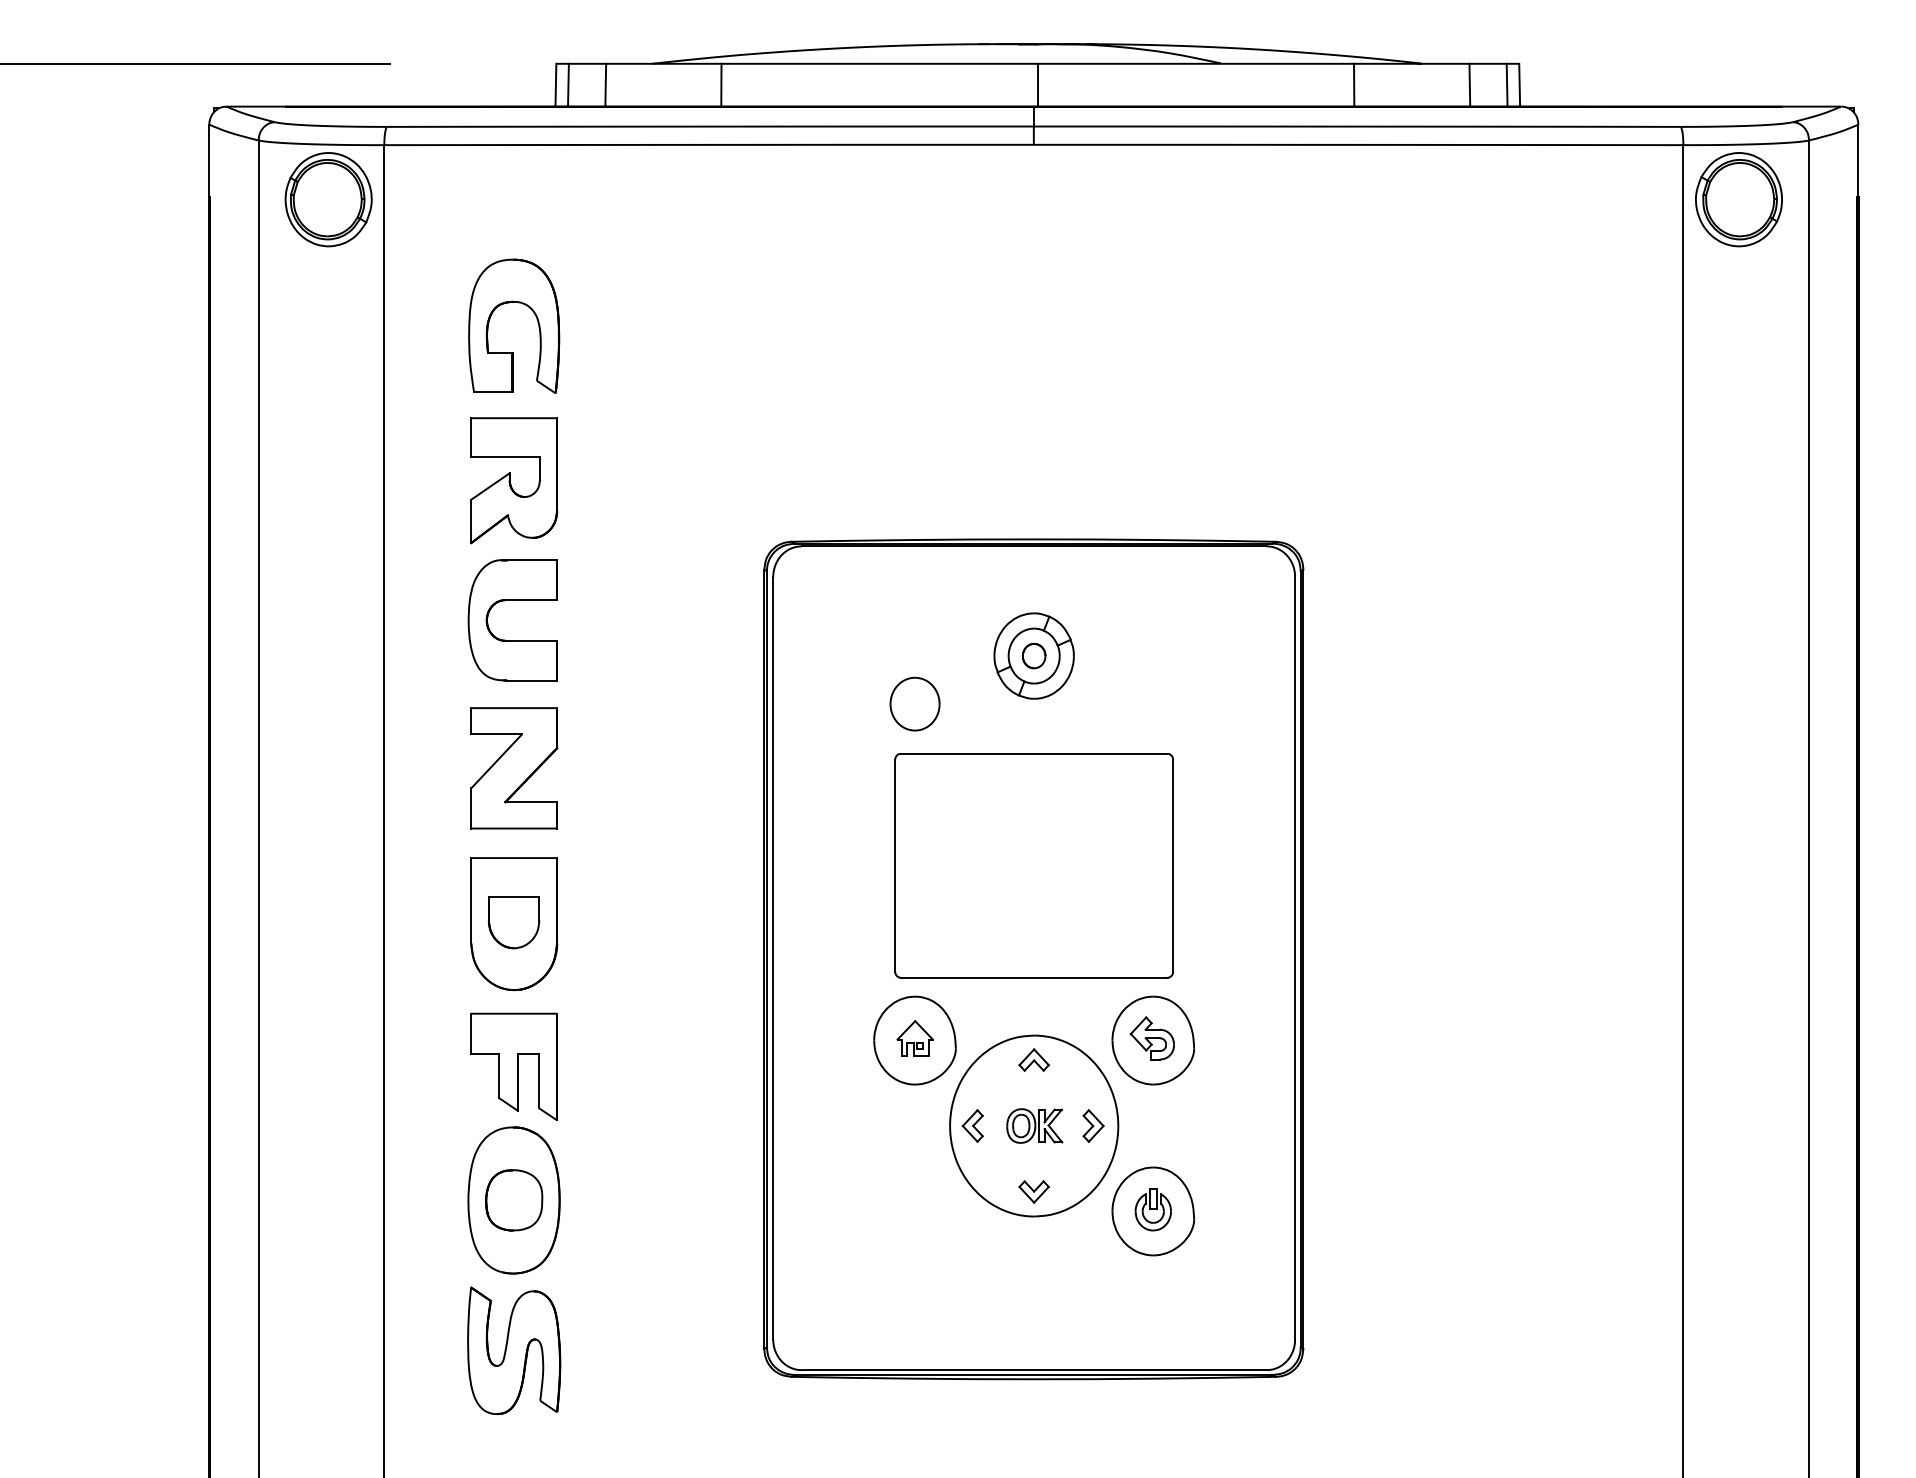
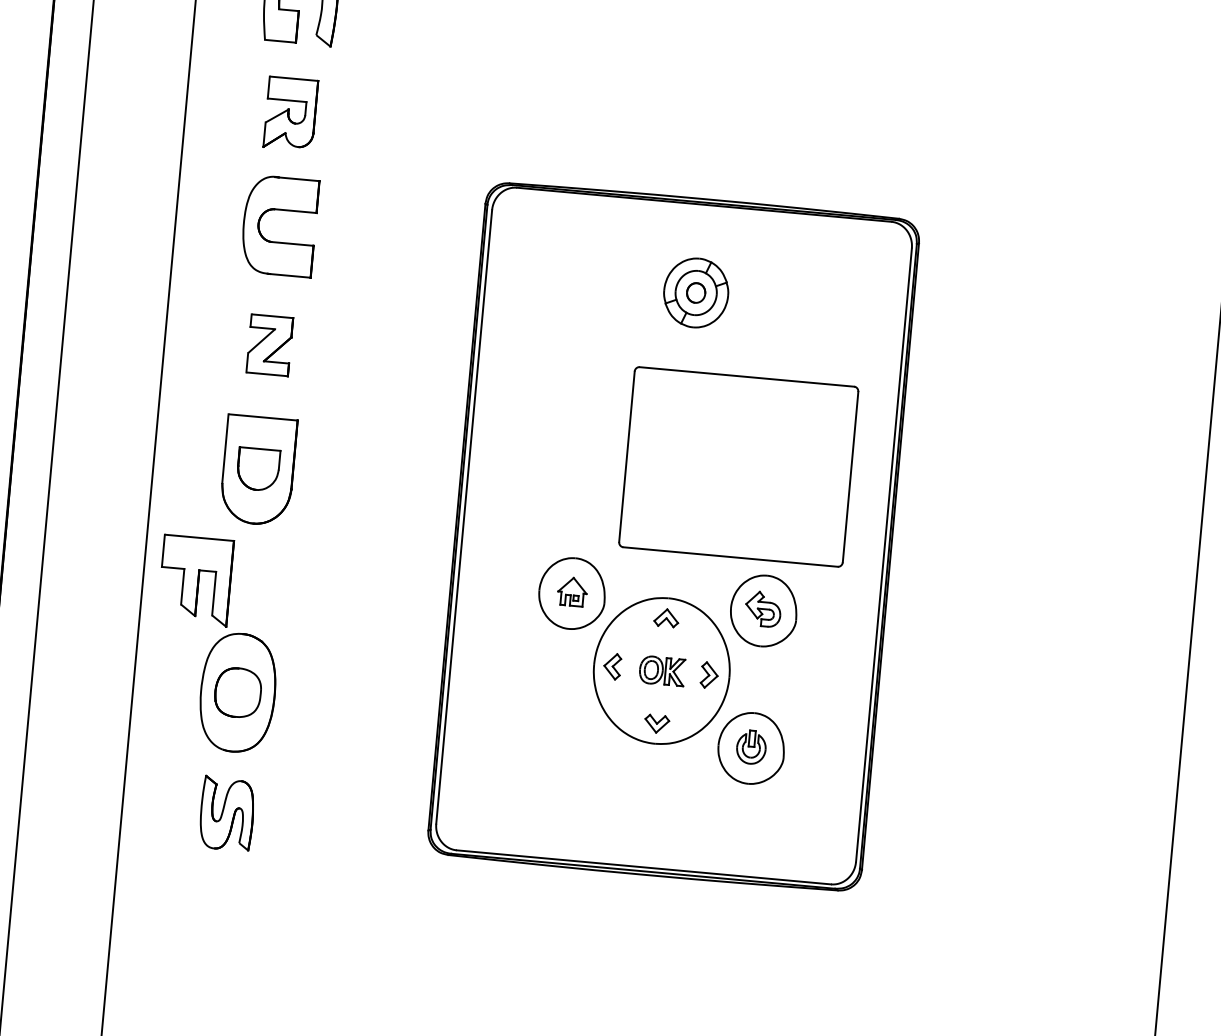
part: (514, 480) -> (291, 113), size x0.7
part: (914, 703) -> (596, 322), removed
part: (514, 768) -> (269, 345), size x0.6
part: (1033, 865) -> (738, 466), moved
part: (513, 1066) -> (195, 580), moved
part: (514, 1350) -> (227, 813), size x0.7

